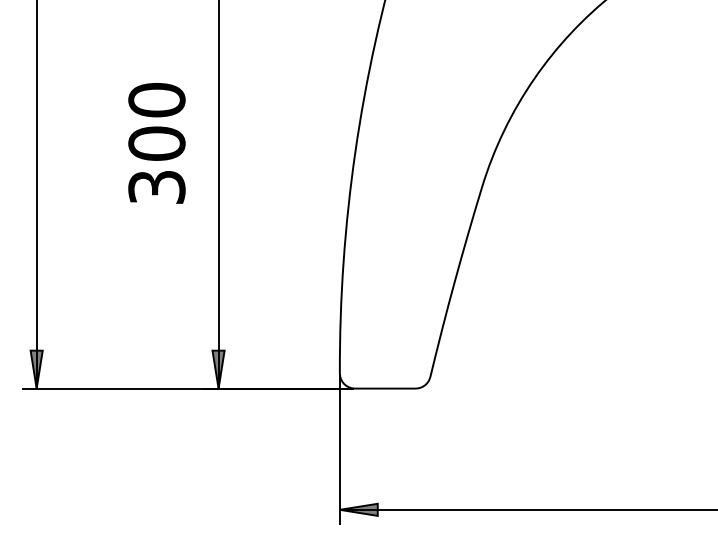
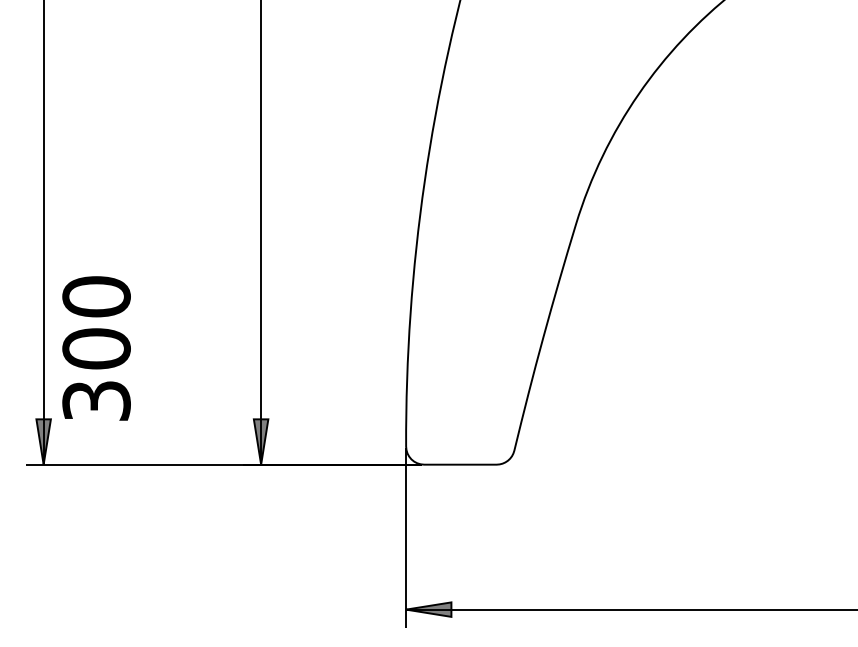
text: (156, 143) -> (96, 348), moved

